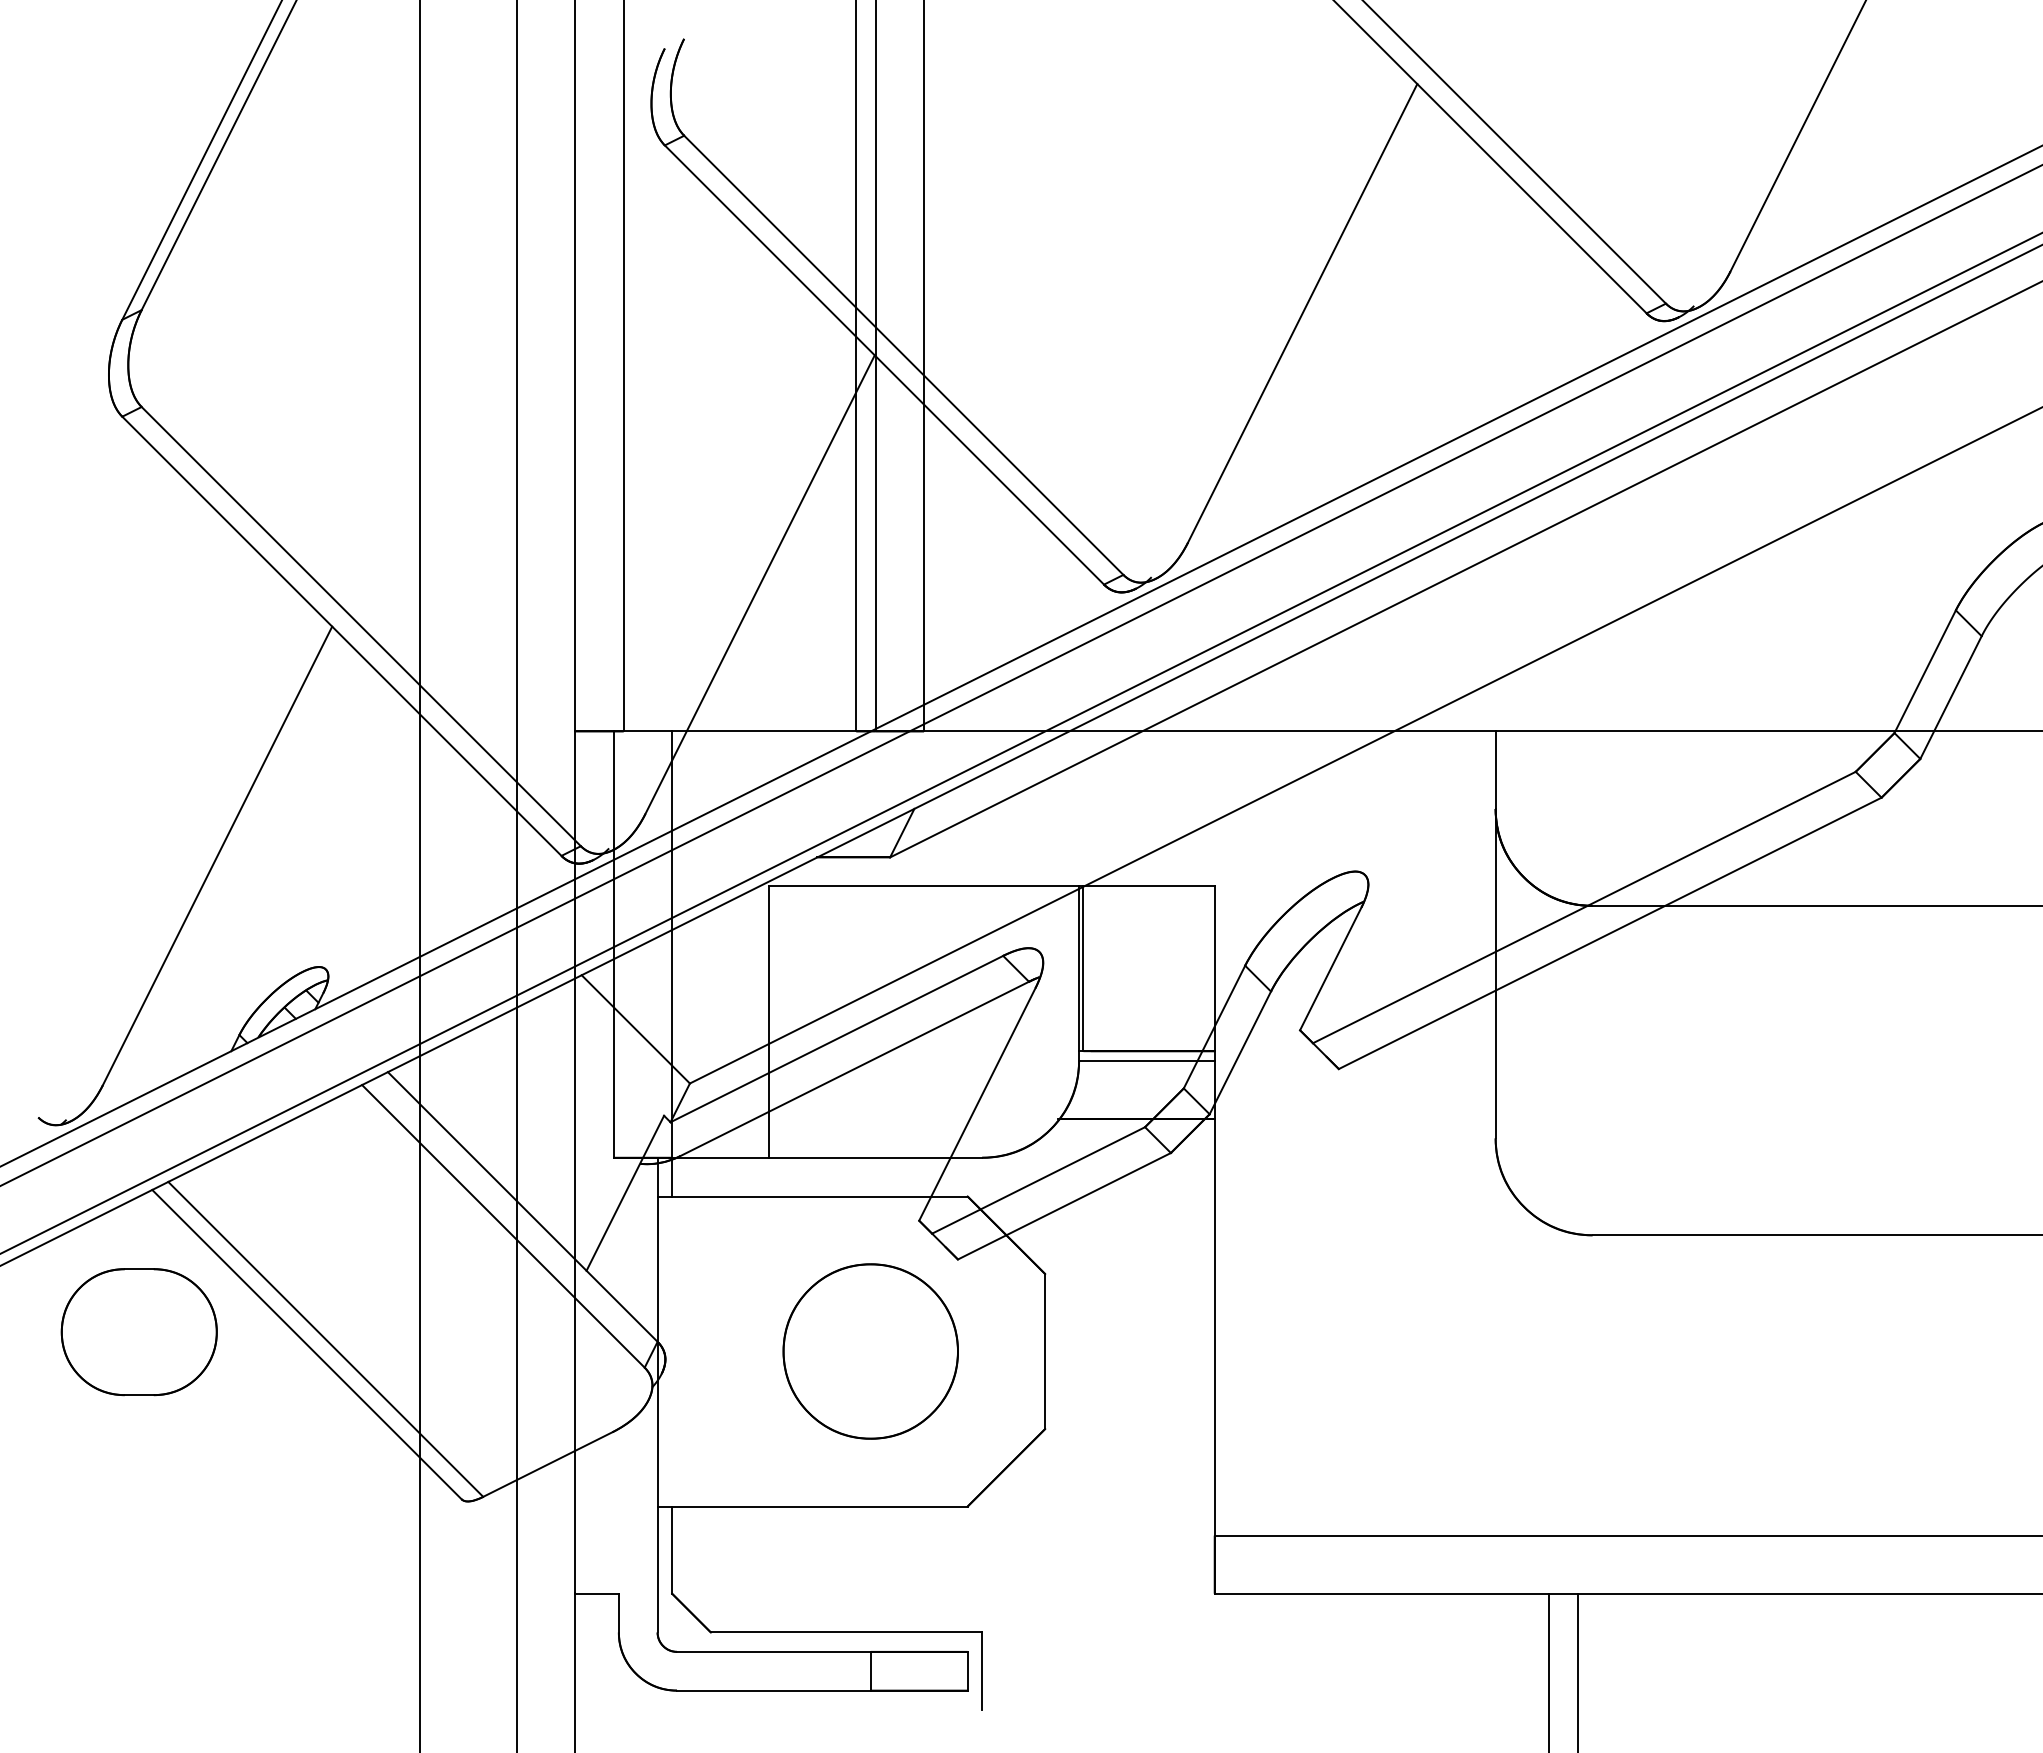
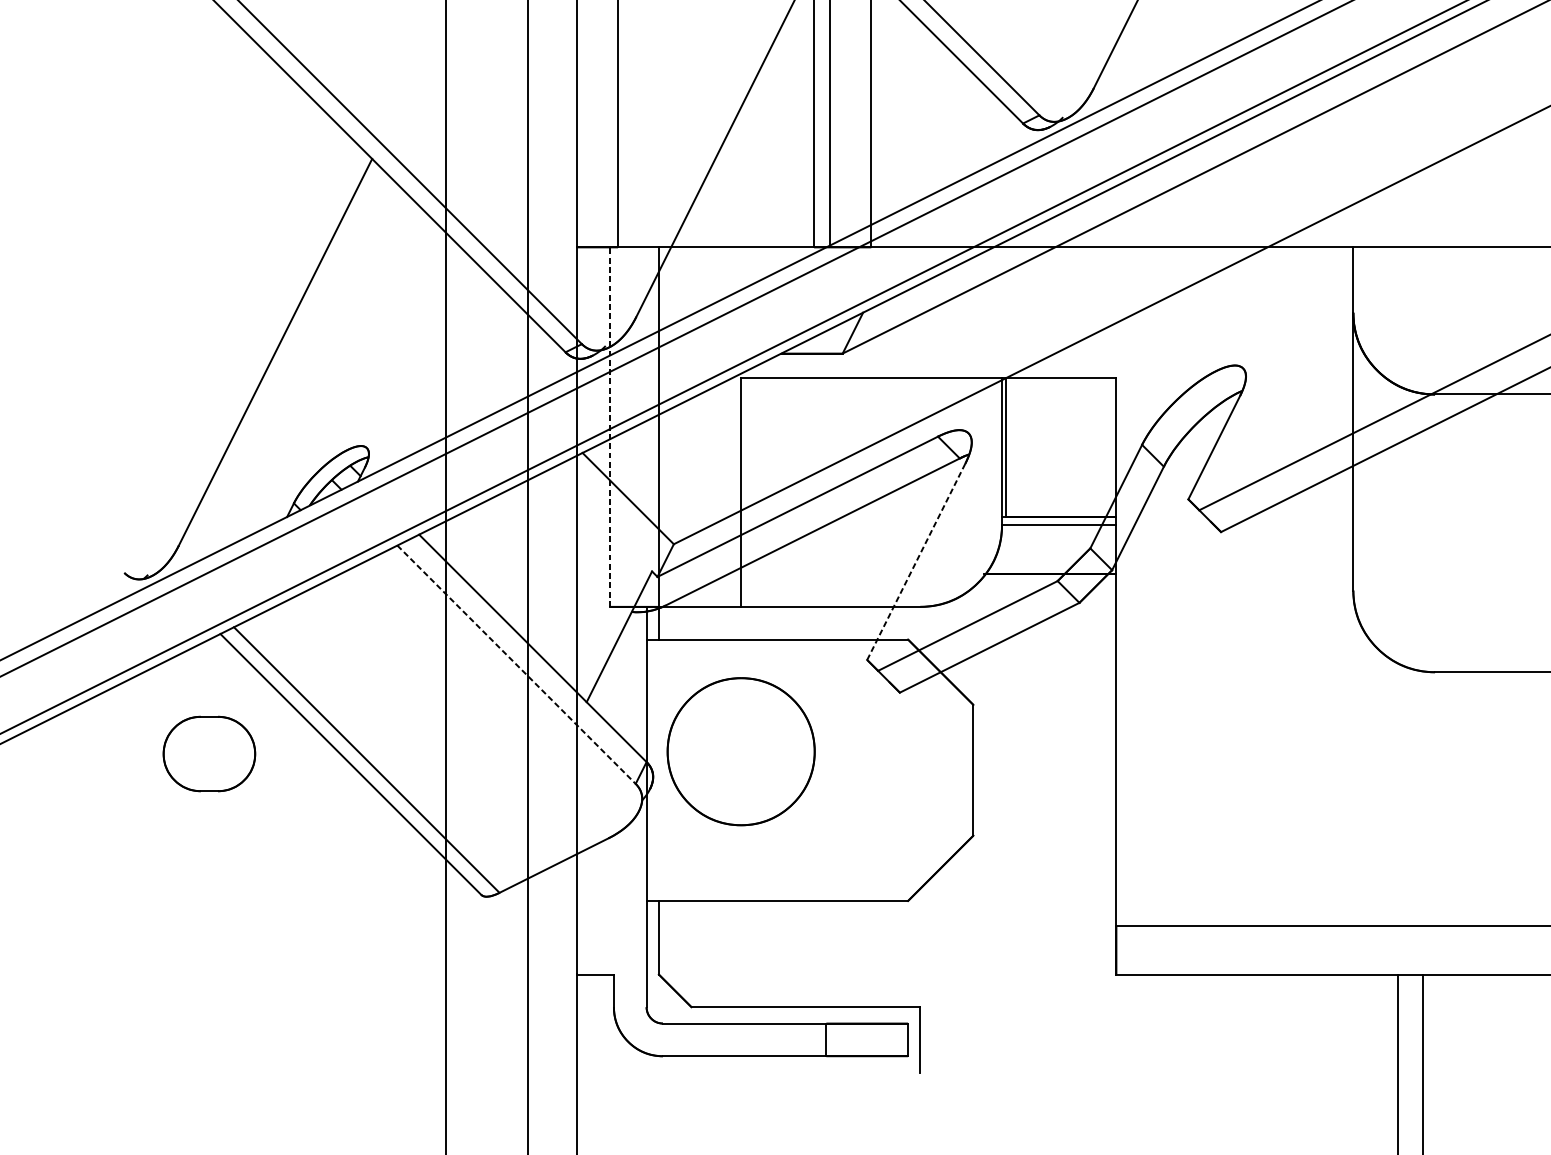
line: (614, 944) -> (610, 427), solid -> dashed
line: (977, 1104) -> (916, 561), solid -> dashed
line: (503, 1226) -> (516, 664), solid -> dashed
part: (138, 1332) -> (208, 754), size x0.7
part: (870, 1351) -> (740, 751), moved

